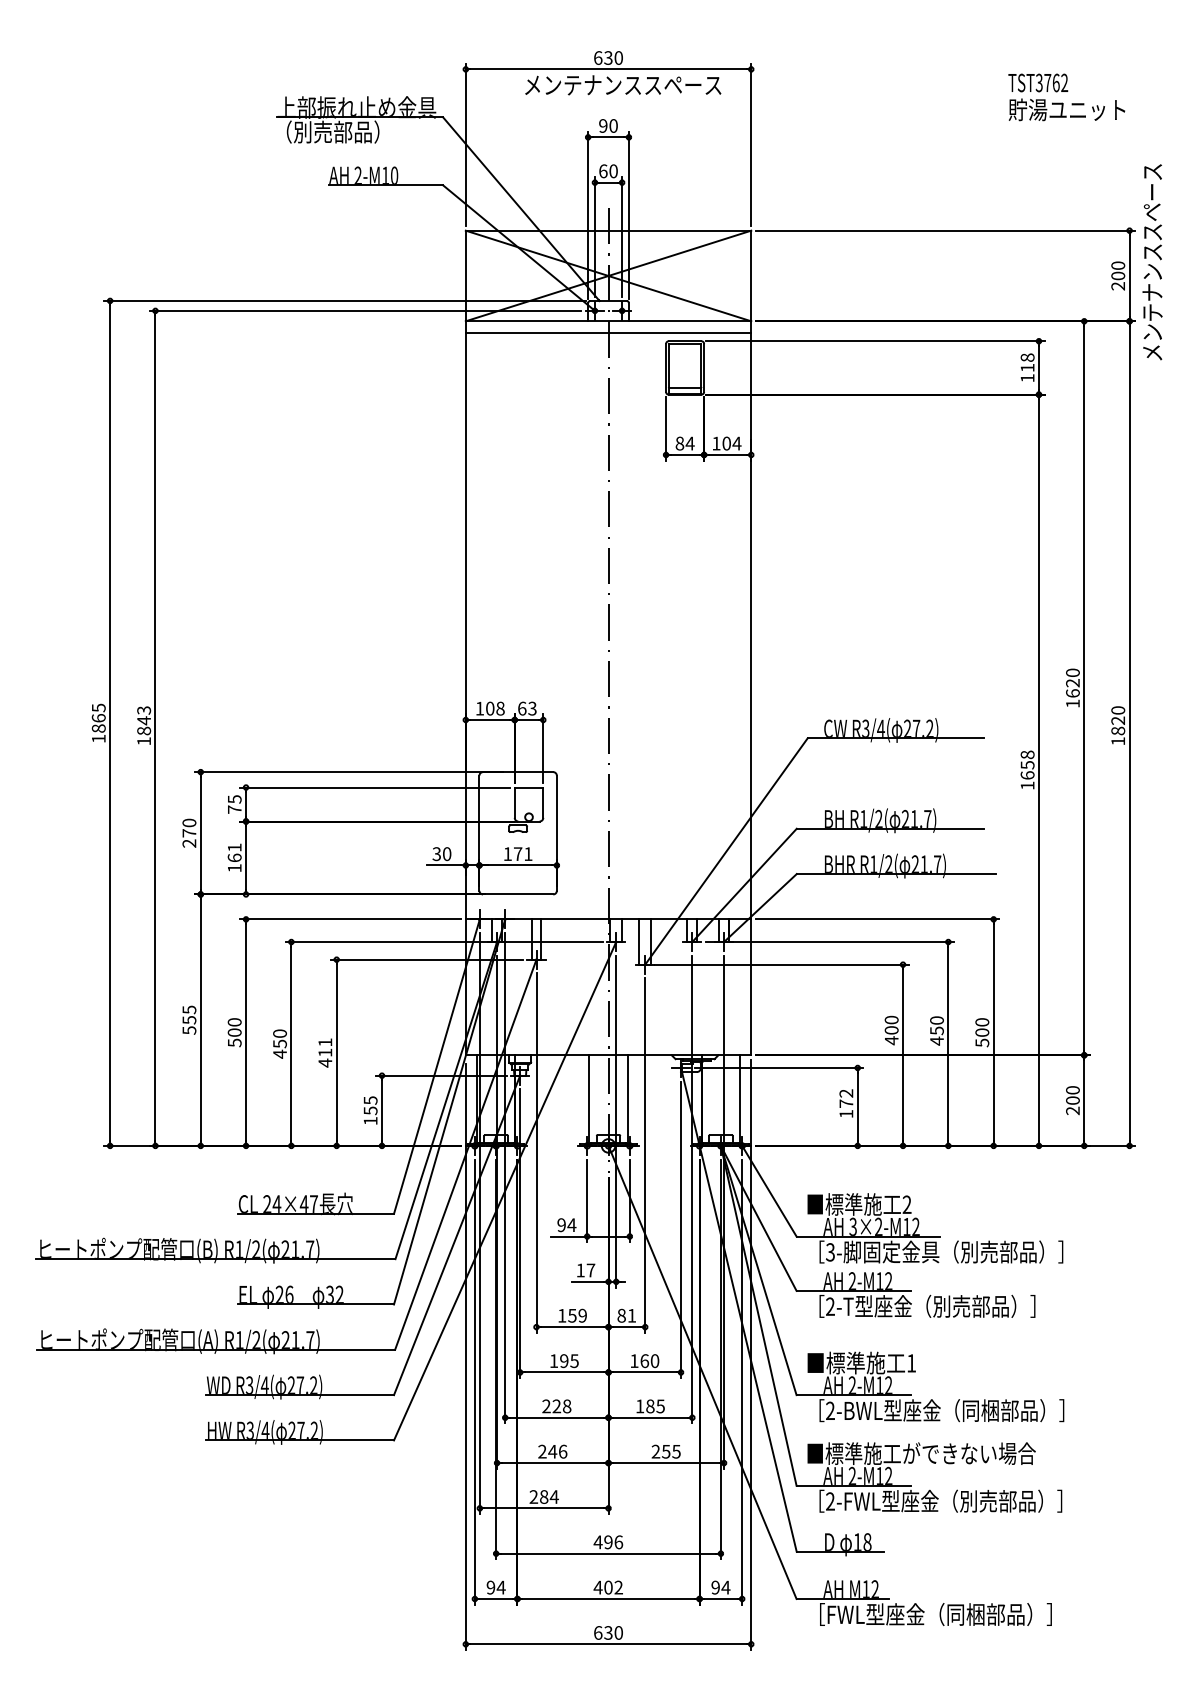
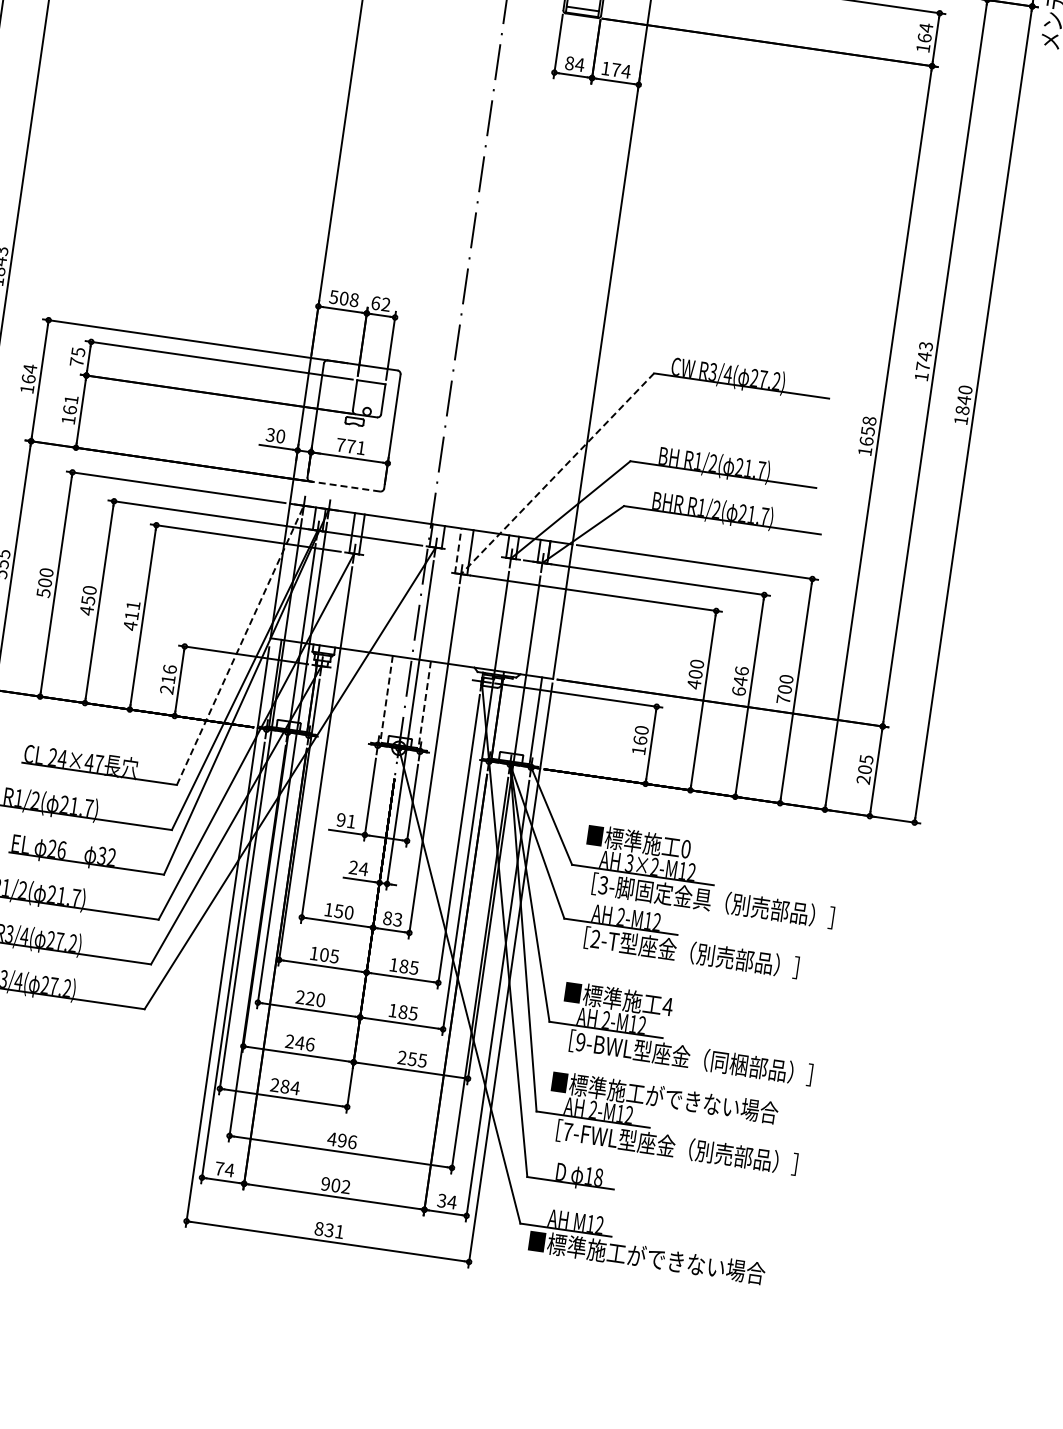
text: (1027, 362) -> (925, 32), 118 -> 164
text: (726, 443) -> (615, 69), 104 -> 174
text: (1072, 682) -> (924, 355), 1620 -> 1743
text: (479, 708) -> (333, 296), 108 -> 508
text: (532, 708) -> (386, 304), 63 -> 62
text: (1117, 720) -> (963, 399), 1820 -> 1840
text: (189, 832) -> (28, 378), 270 -> 164
line: (726, 851) -> (557, 473), solid -> dashed
text: (507, 853) -> (340, 444), 171 -> 771
line: (517, 894) -> (344, 486), solid -> dashed
line: (639, 942) -> (458, 551), solid -> dashed
text: (936, 1030) -> (740, 680), 450 -> 646
text: (982, 1042) -> (783, 699), 500 -> 700
line: (437, 1066) -> (240, 645), solid -> dashed
text: (1072, 1090) -> (866, 759), 200 -> 205
text: (846, 1098) -> (641, 735), 172 -> 160
line: (589, 1101) -> (386, 701), solid -> dashed
line: (627, 1101) -> (424, 707), solid -> dashed
text: (370, 1110) -> (168, 679), 155 -> 216
text: (906, 1204) -> (685, 848), 2 -> 0
text: (571, 1224) -> (351, 820), 94 -> 91
text: (585, 1270) -> (358, 868), 17 -> 24
text: (582, 1315) -> (348, 912), 159 -> 150
text: (631, 1315) -> (397, 919), 81 -> 83
text: (564, 1360) -> (324, 954), 195 -> 105
text: (649, 1360) -> (408, 966), 160 -> 185
text: (911, 1363) -> (667, 1006), 1 -> 4
text: (567, 1406) -> (321, 1000), 228 -> 220
text: (830, 1411) -> (580, 1042), 2-BWL -> 9-BWL
text: (830, 1501) -> (567, 1131), 2-FWL -> 7-FWL
text: (490, 1587) -> (219, 1168), 94 -> 74
text: (597, 1587) -> (325, 1183), 402 -> 902
text: (715, 1587) -> (441, 1200), 94 -> 34
text: (929, 1614) -> (649, 1257), ［FWL型座金（同梱部品）］ -> ■標準施工ができない場合
text: (608, 1632) -> (329, 1229), 630 -> 831

